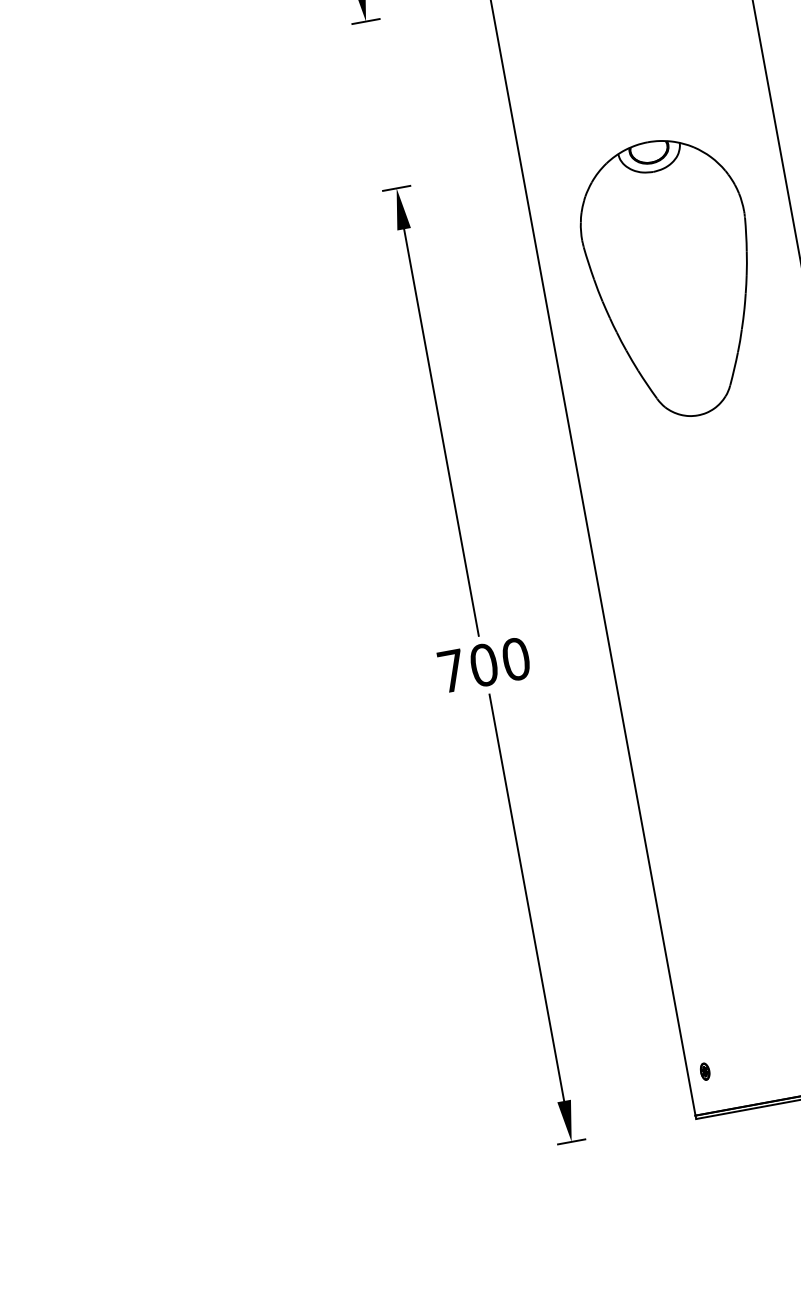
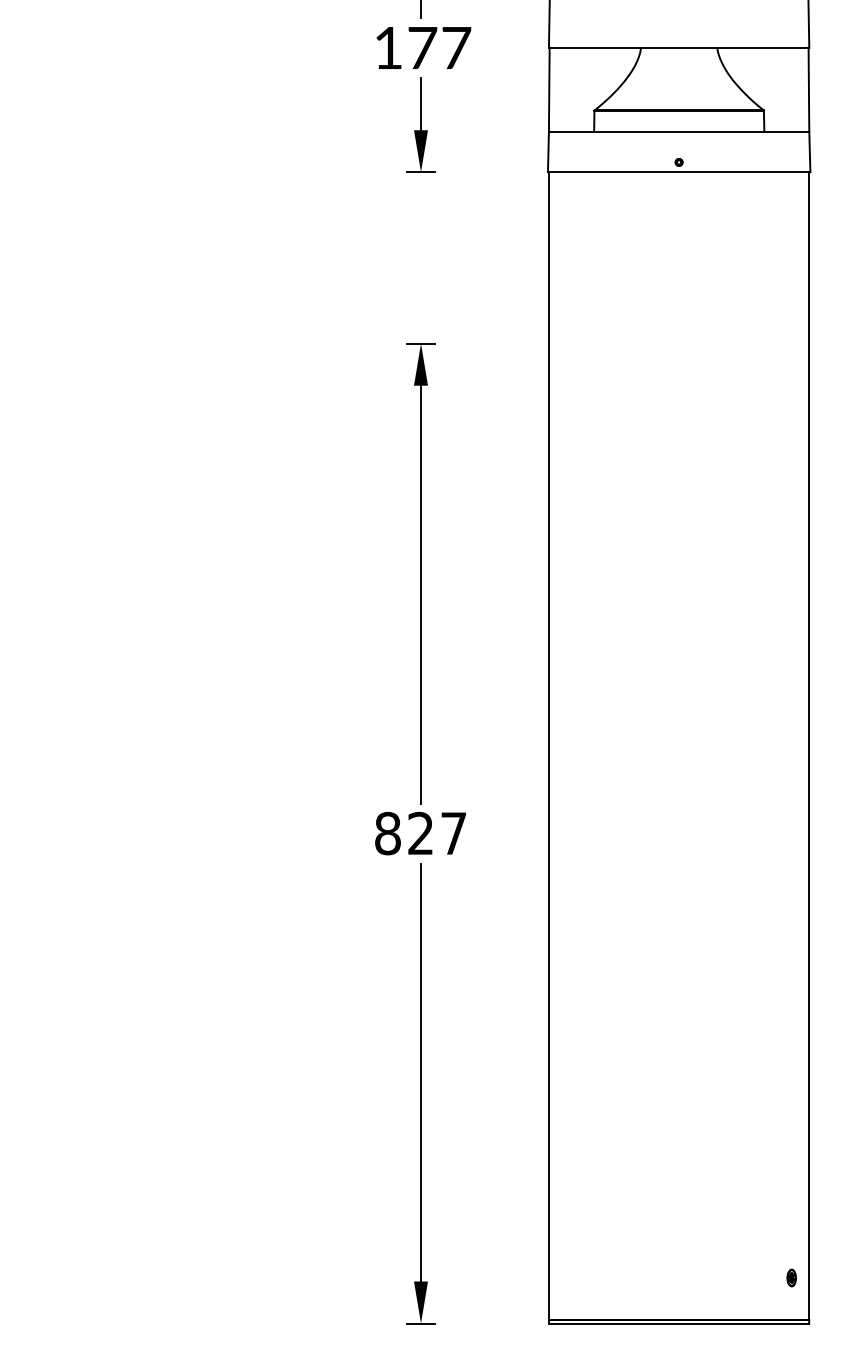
part: (673, 278) -> (679, 483), removed
text: (483, 665) -> (420, 833), 700 -> 827
part: (705, 1071) -> (566, 1277), removed

